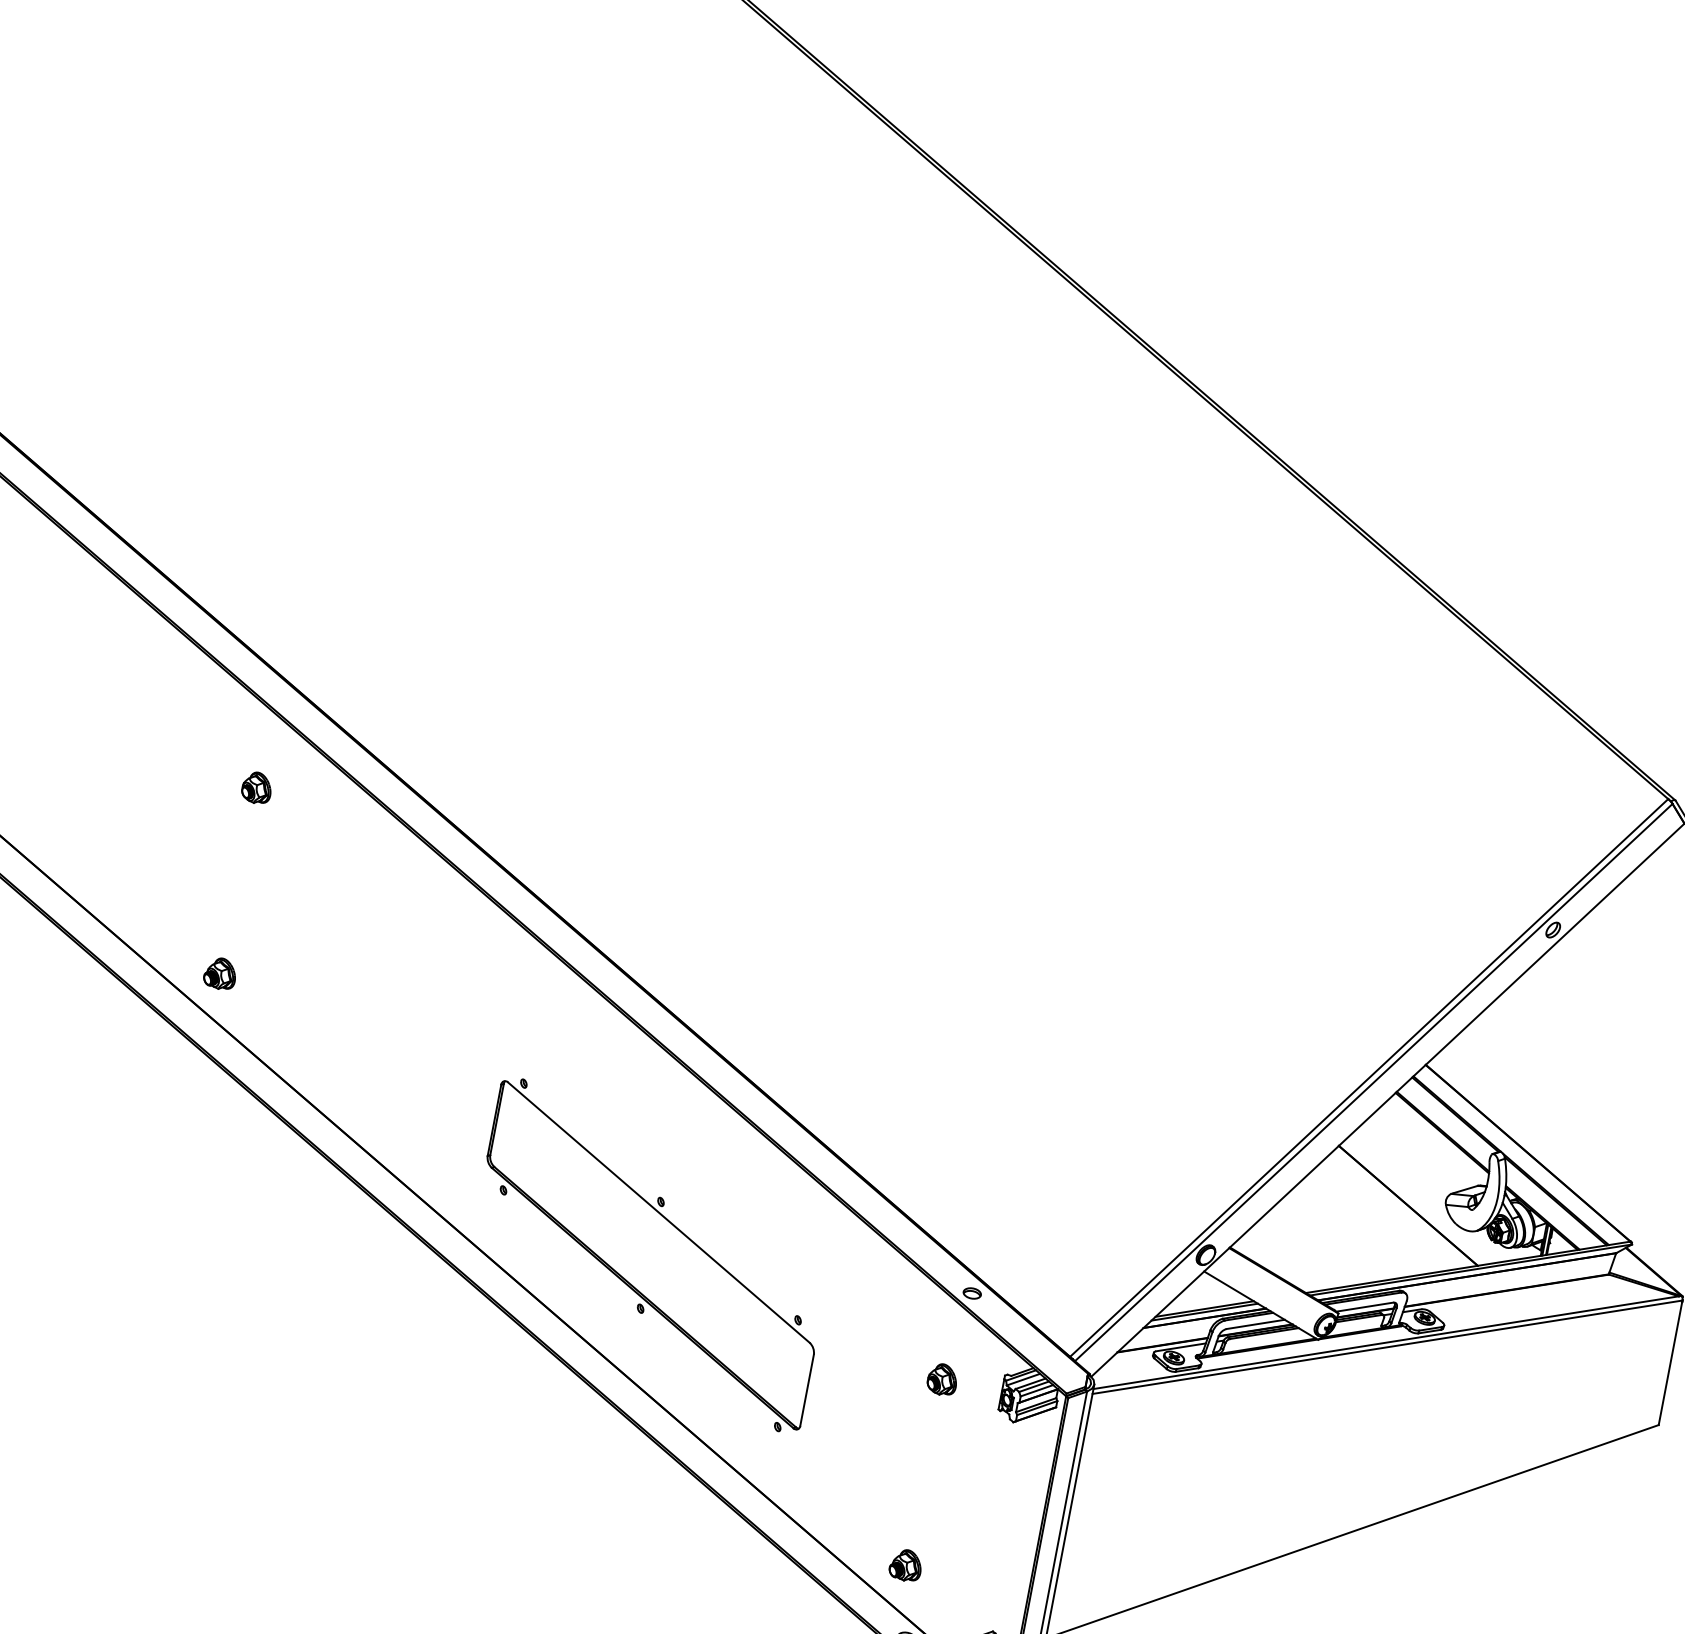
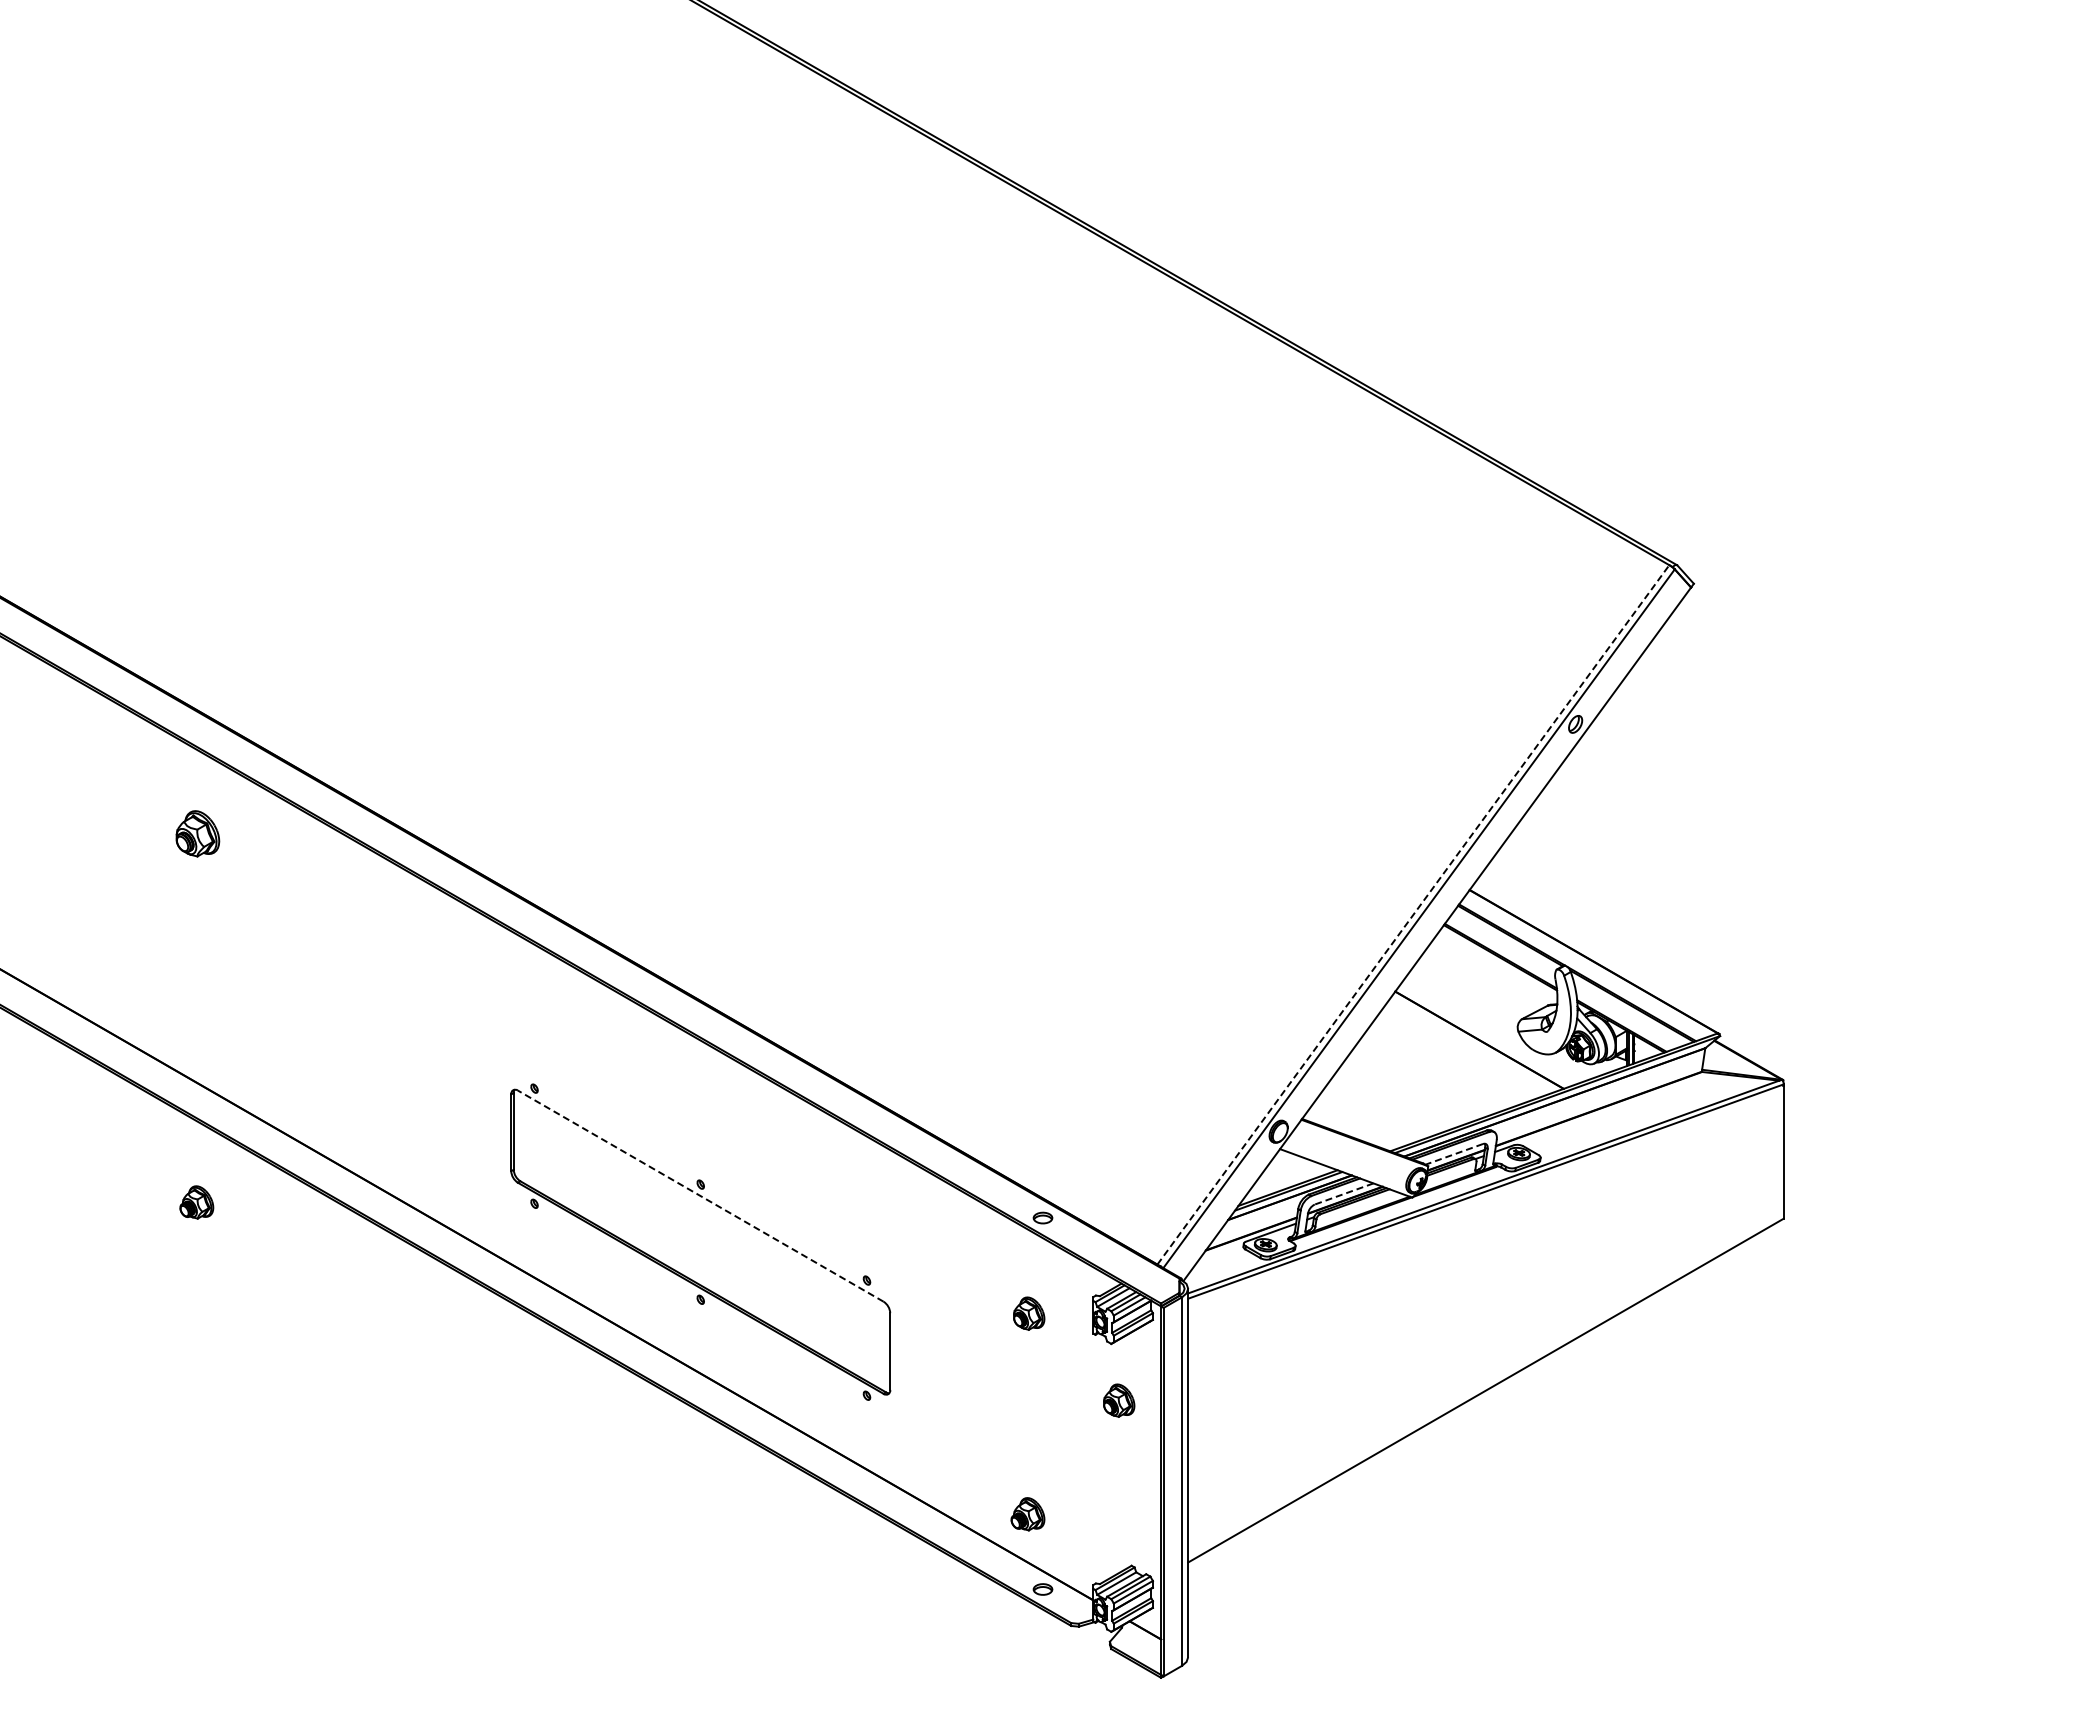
part: (257, 787) -> (198, 833), size x1.4
part: (220, 973) -> (196, 1202), moved
line: (1369, 1077) -> (1413, 914), solid -> dashed
line: (658, 1212) -> (700, 1195), solid -> dashed
line: (1364, 1307) -> (1454, 1154), solid -> dashed
line: (1254, 1324) -> (1343, 1194), solid -> dashed
part: (1010, 1476) -> (1119, 1400), added

